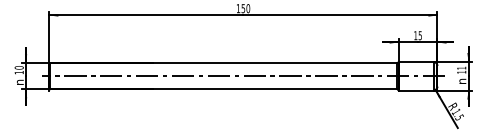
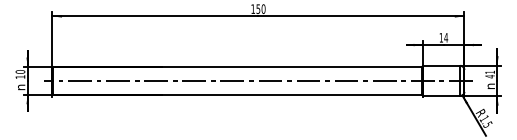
text: (420, 35) -> (446, 37), 15 -> 14
text: (461, 72) -> (489, 76), 11 -> 41

